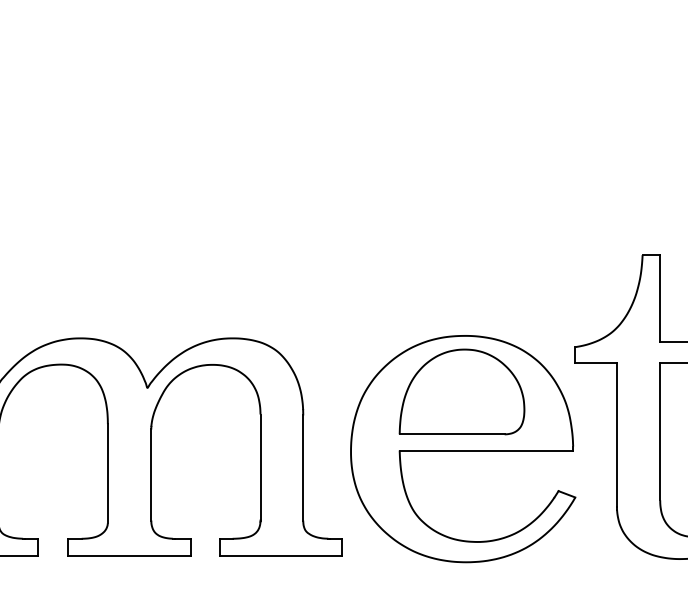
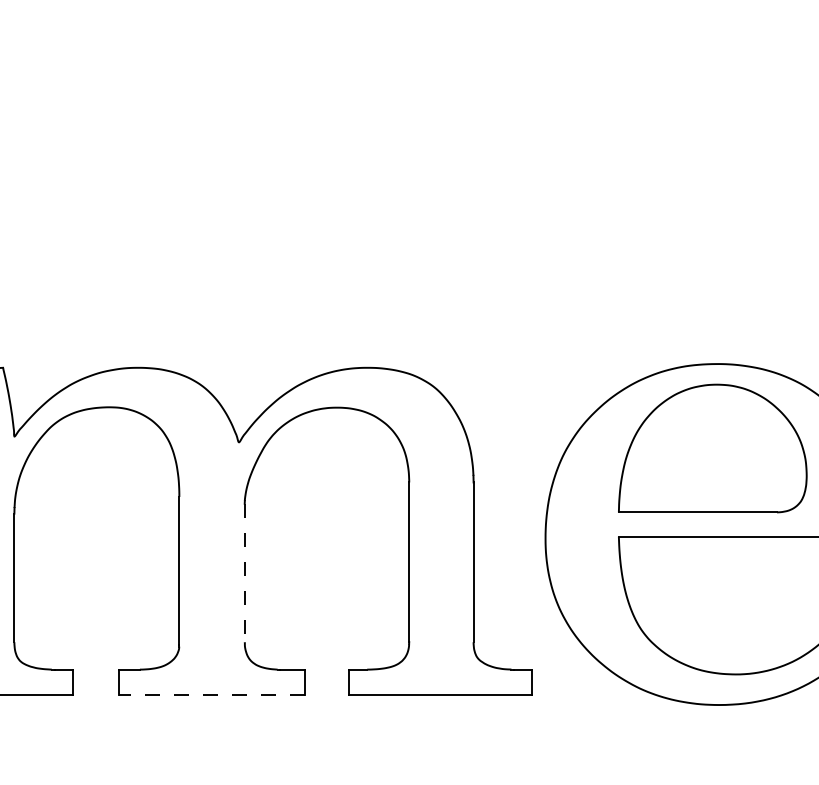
line: (151, 474) -> (245, 572), solid -> dashed
line: (129, 555) -> (211, 694), solid -> dashed

